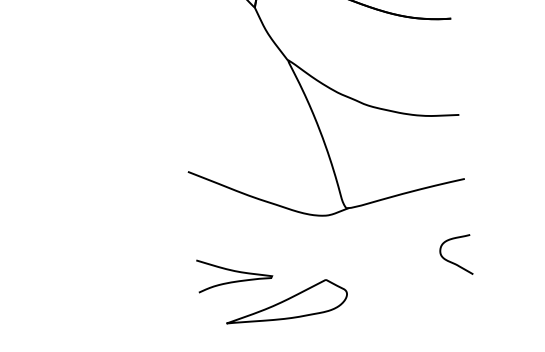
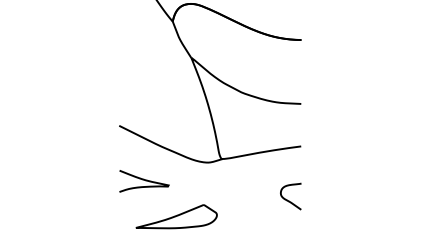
curve: (235, 271) -> (144, 180), moved

